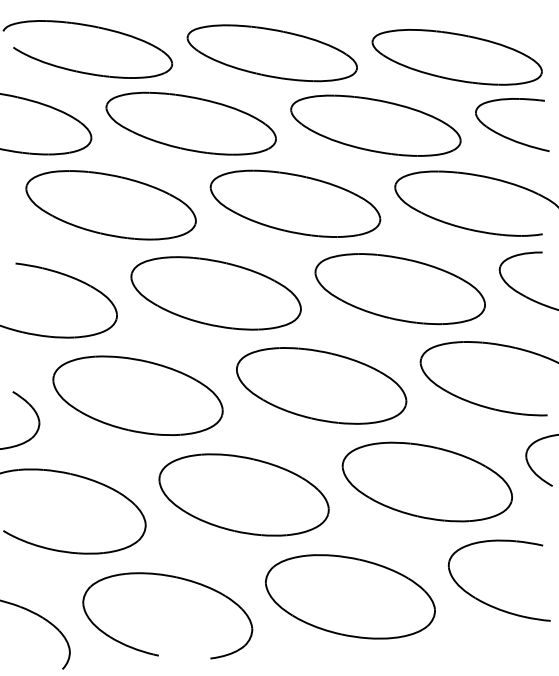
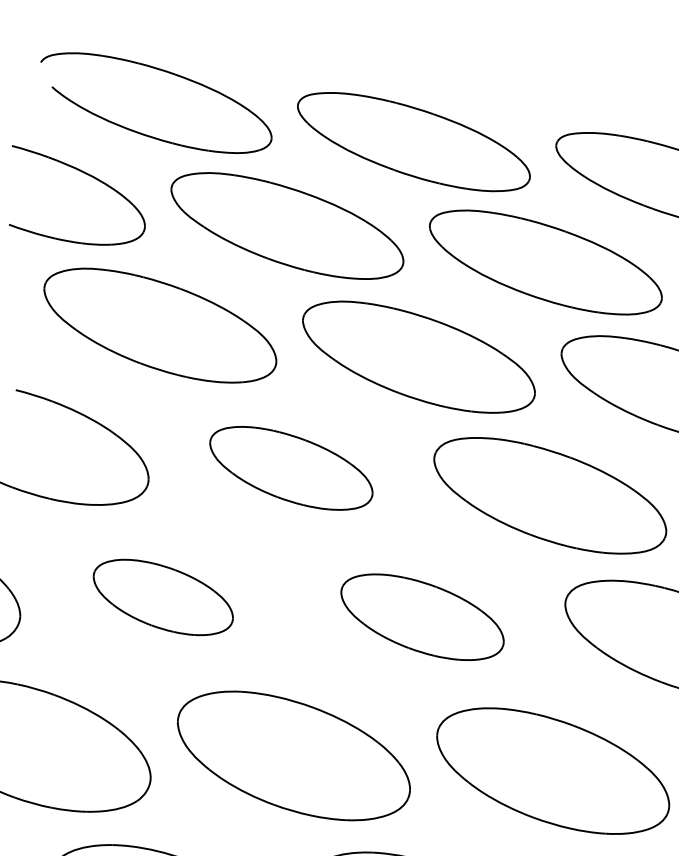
part: (215, 293) -> (290, 468), size x0.7
part: (321, 385) -> (422, 616), size x0.7
part: (137, 395) -> (162, 597), size x0.6

